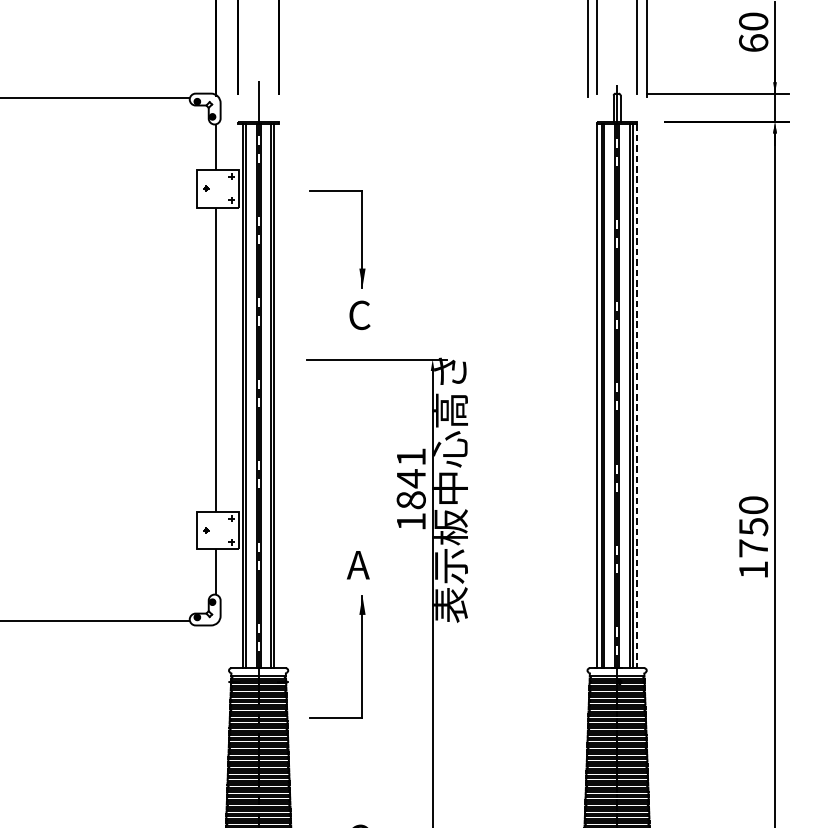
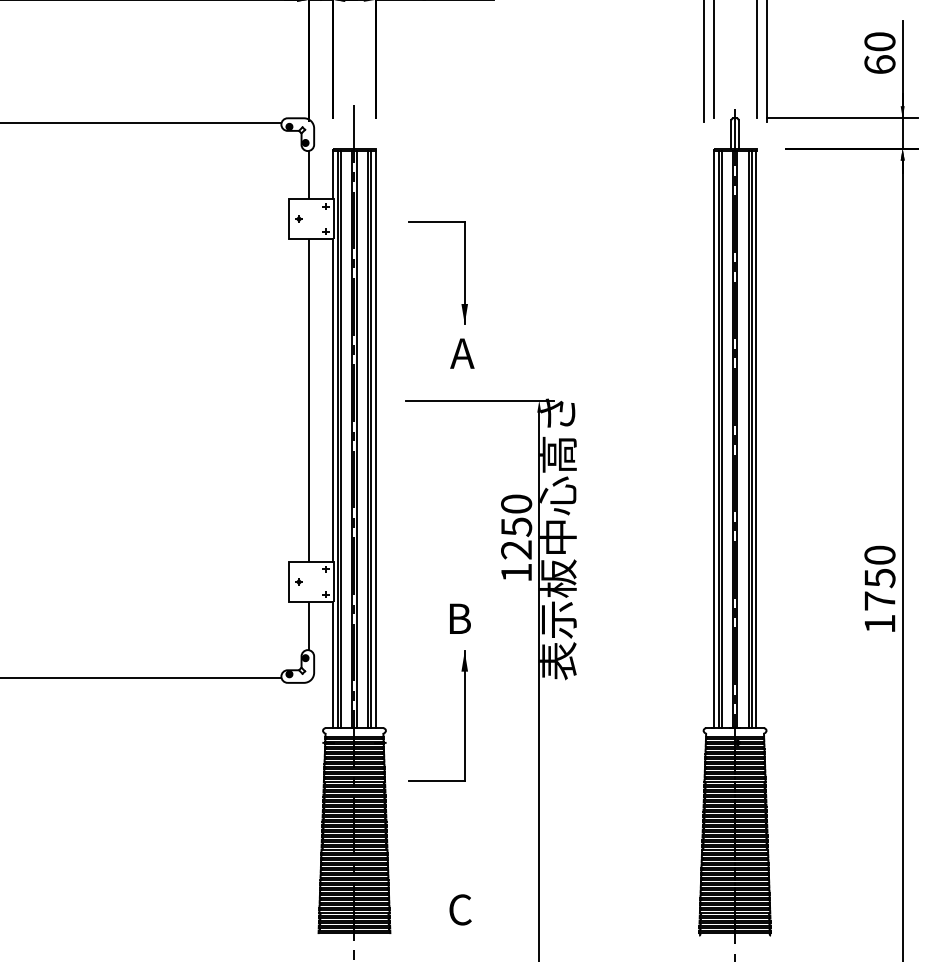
line: (238, 146) -> (333, 174), added
text: (360, 315) -> (462, 353), C -> A
line: (238, 359) -> (333, 400), added
line: (278, 396) -> (375, 439), added
line: (637, 396) -> (756, 439), dashed -> solid
text: (411, 478) -> (516, 526), 1841 -> 1250
text: (358, 564) -> (460, 618), A -> B
line: (238, 609) -> (333, 665), added

